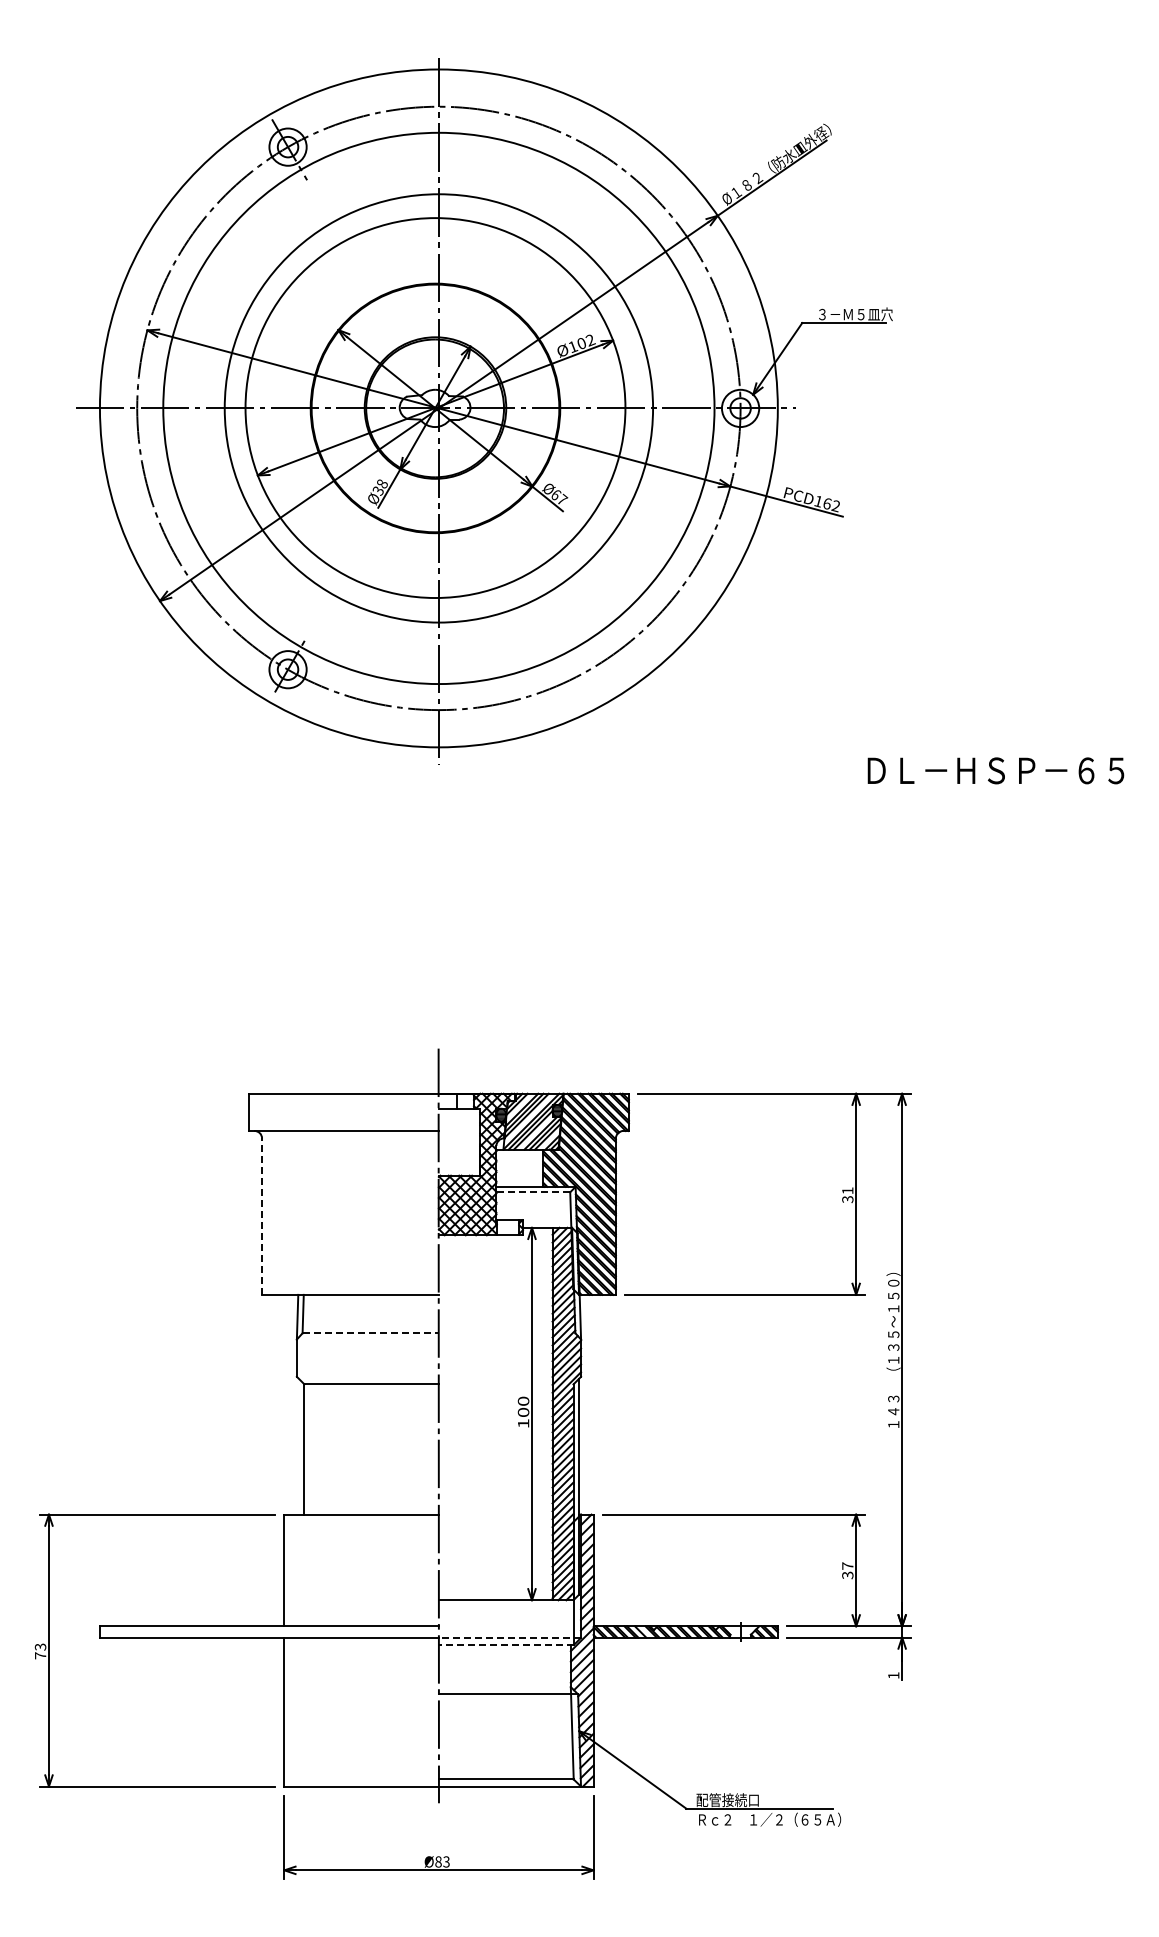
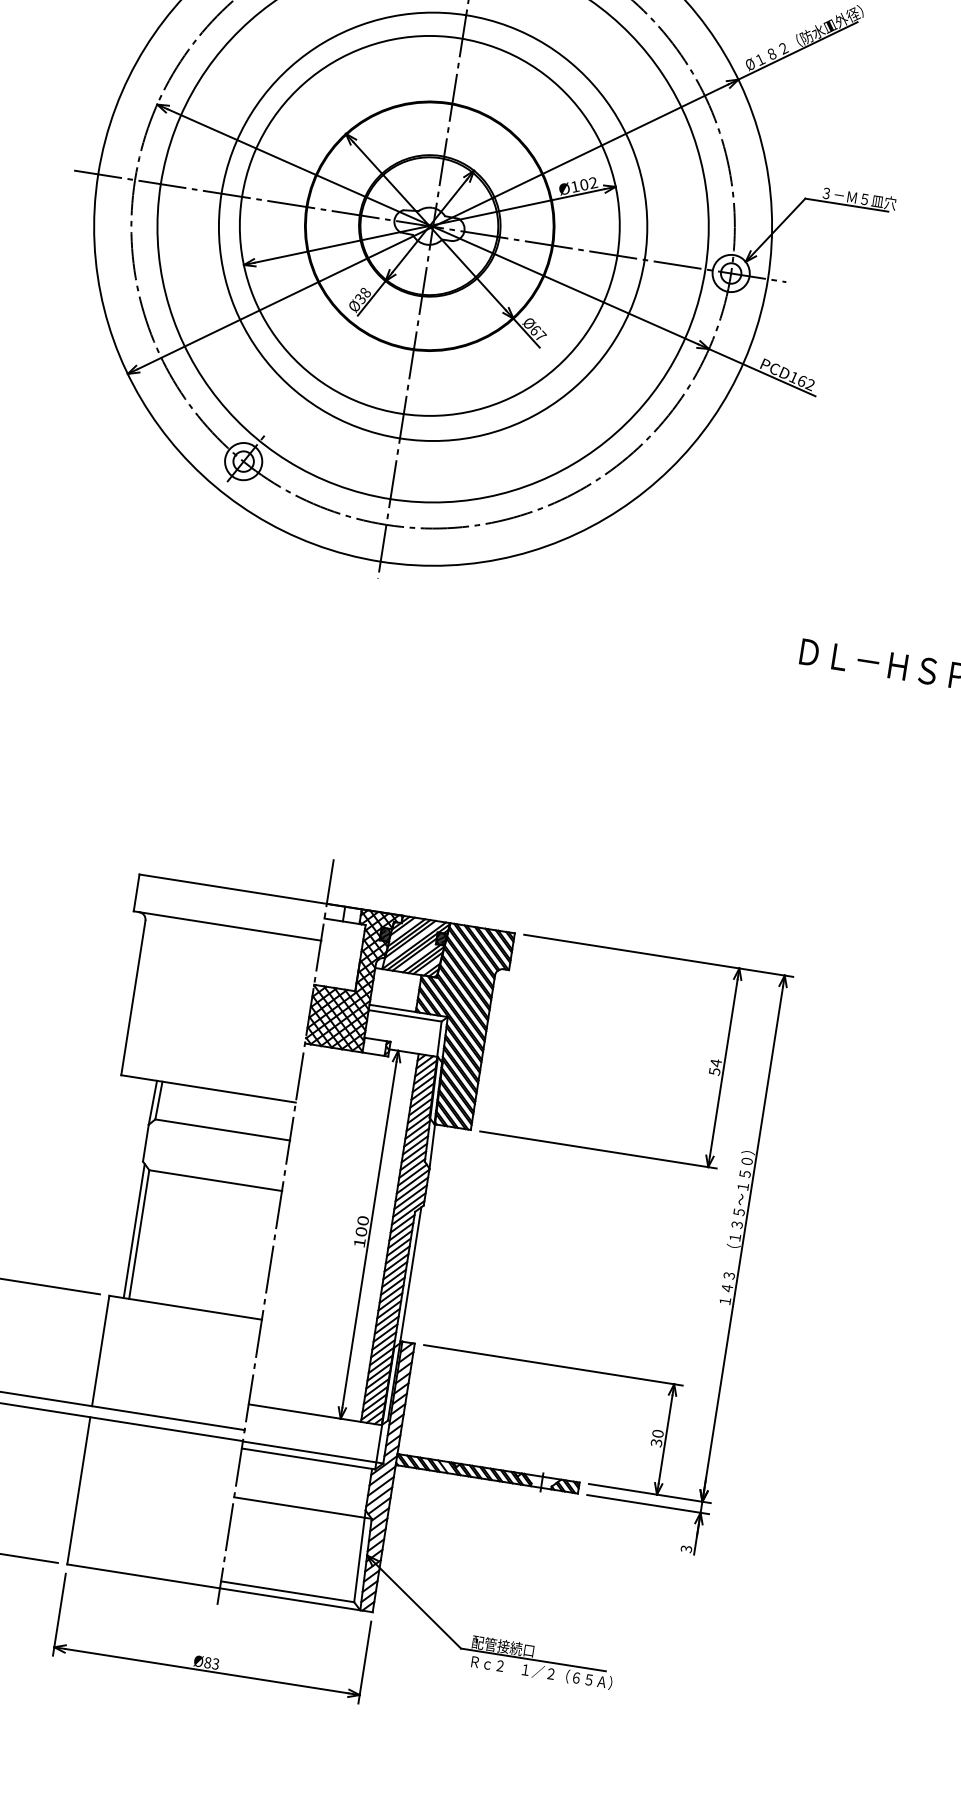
line: (533, 1192) -> (405, 1016), dashed -> solid
text: (847, 1194) -> (715, 1066), 31 -> 54
line: (262, 1216) -> (133, 997), dashed -> solid
line: (371, 1333) -> (223, 1130), dashed -> solid
line: (298, 1446) -> (133, 1230), added
text: (847, 1565) -> (657, 1433), 37 -> 30
line: (509, 1637) -> (312, 1452), dashed -> solid
line: (505, 1644) -> (307, 1458), dashed -> solid
text: (893, 1675) -> (686, 1548), 1 -> 3

